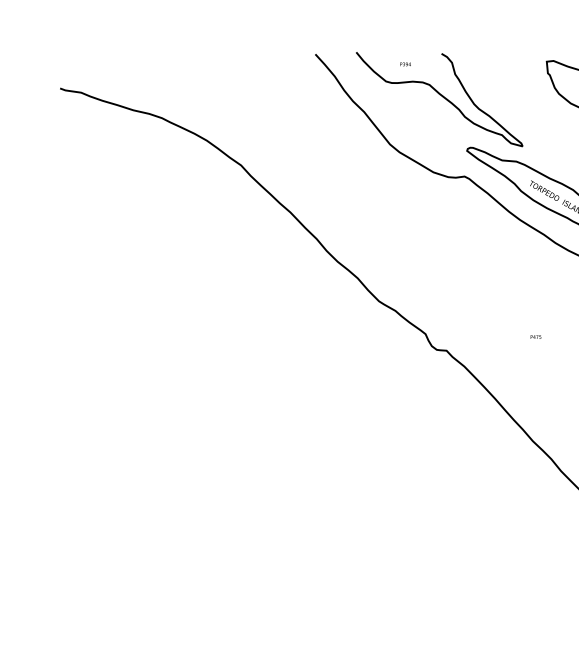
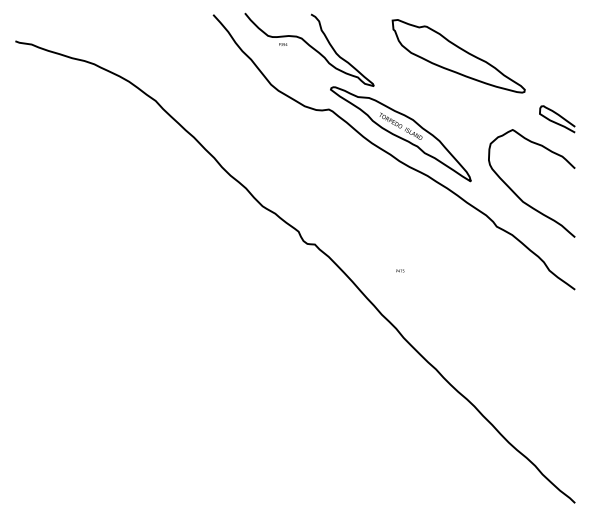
text: (406, 64) -> (283, 44), moved
text: (536, 336) -> (400, 270), moved

